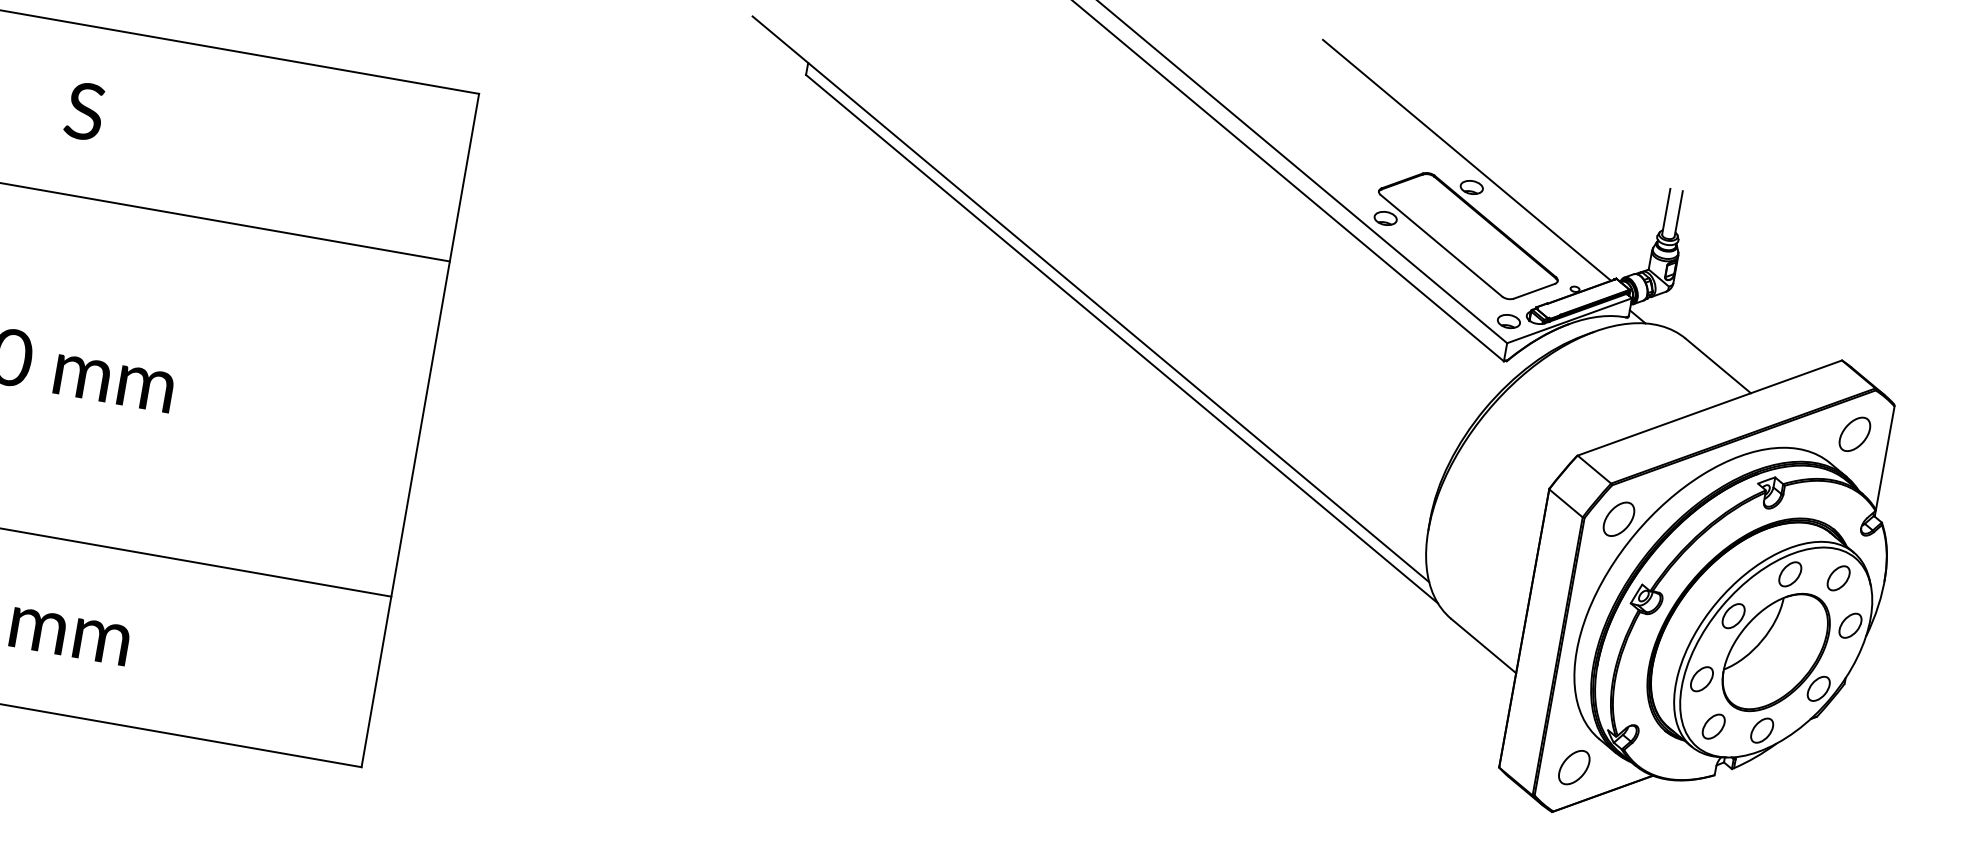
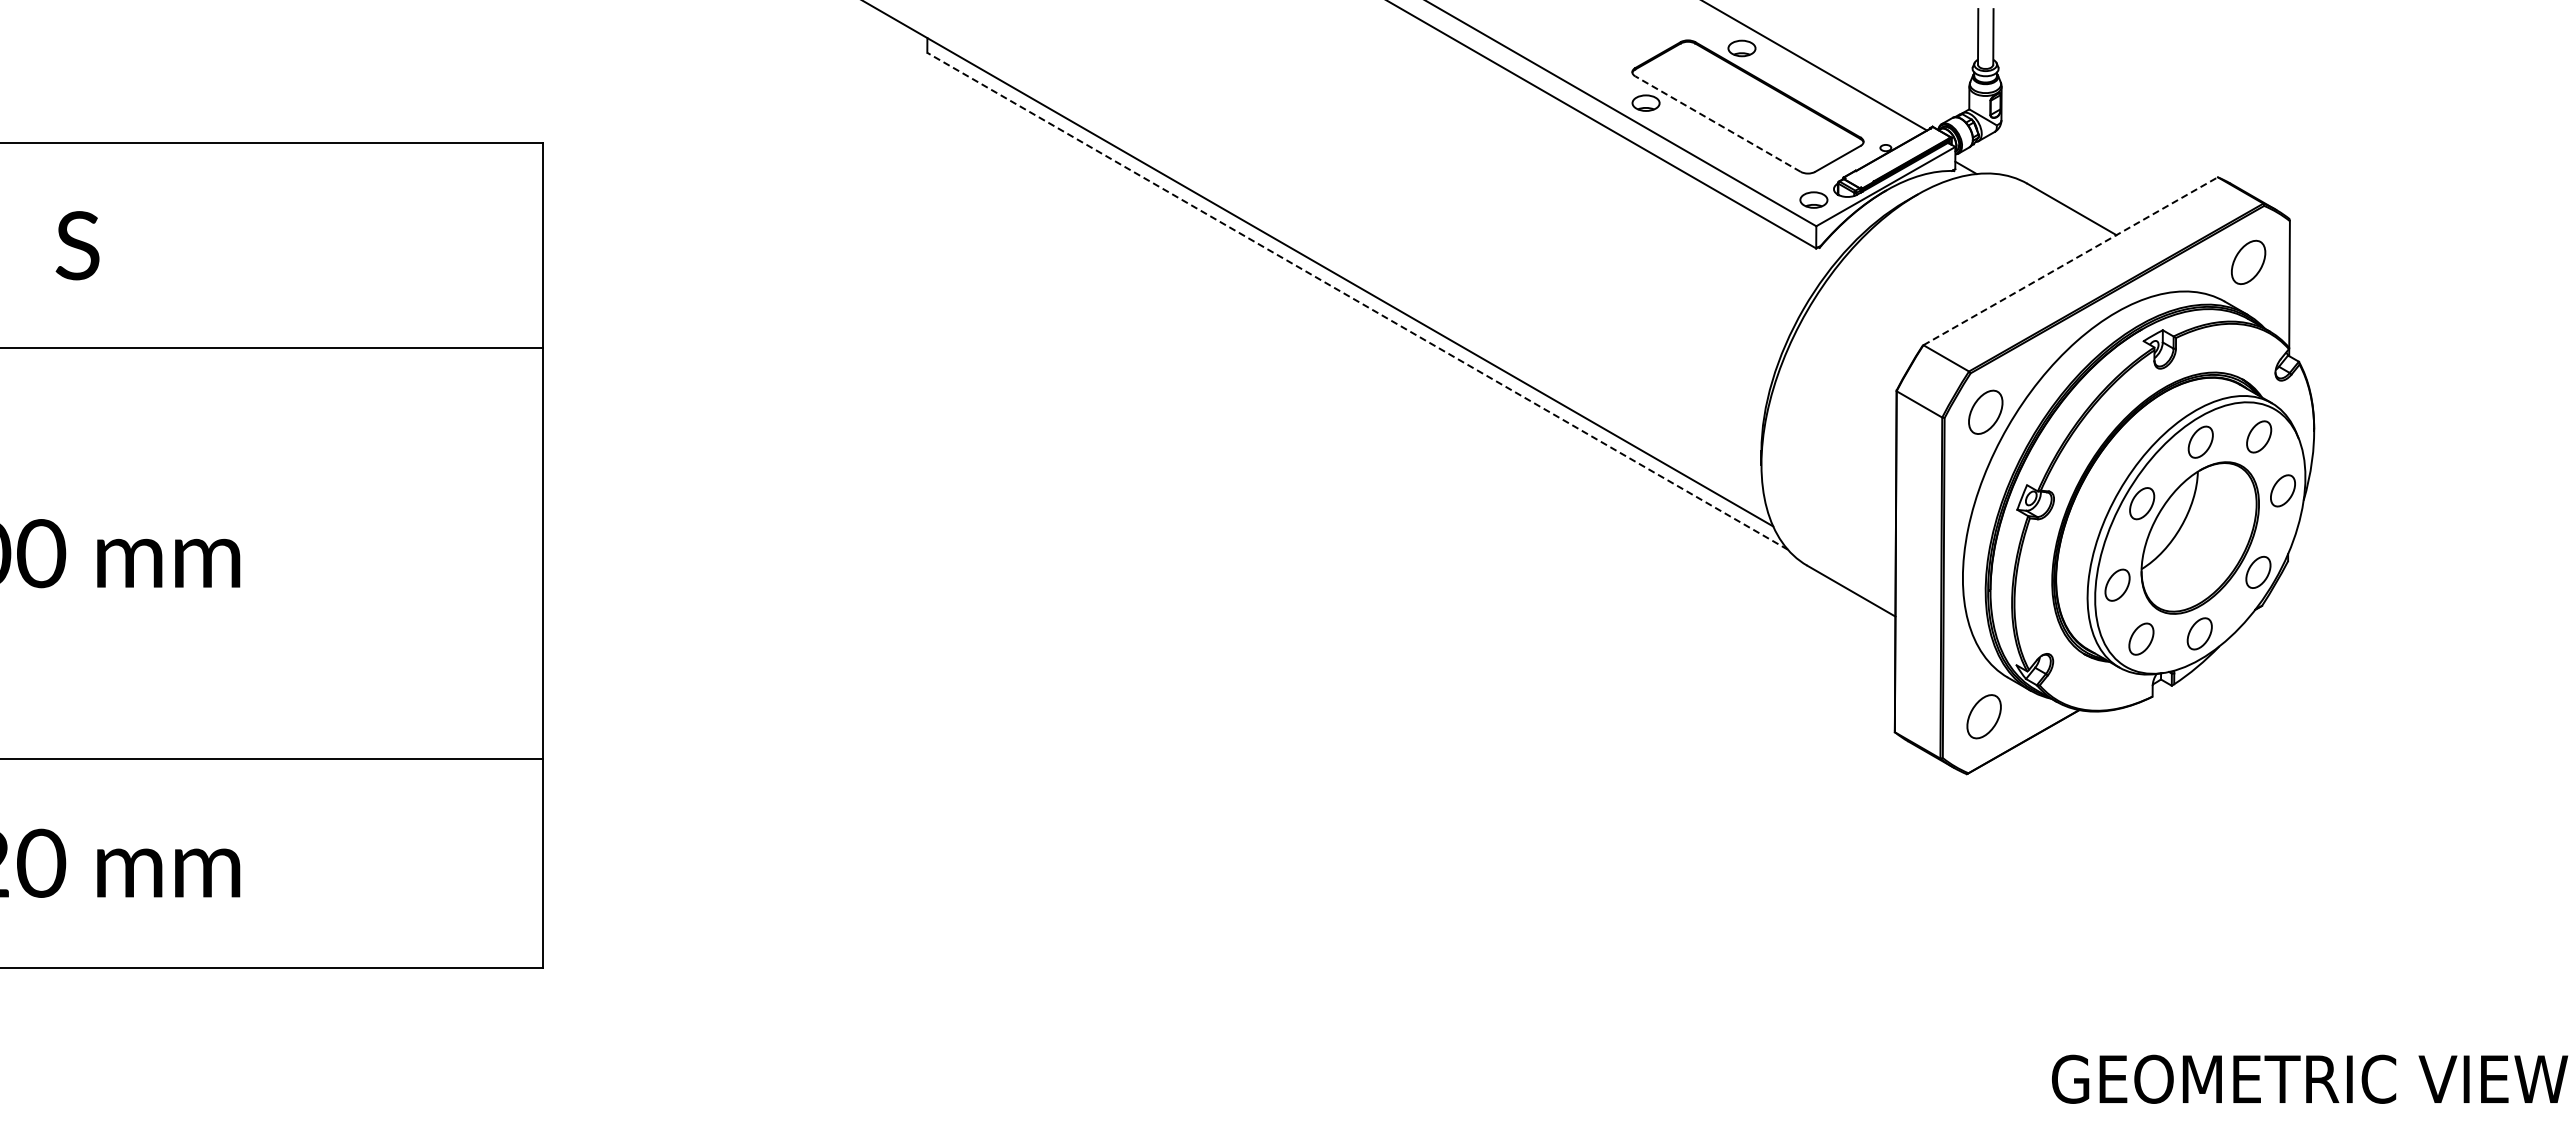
line: (1441, 246) -> (1718, 124), solid -> dashed
line: (1121, 339) -> (1357, 301), solid -> dashed
line: (1710, 408) -> (2071, 261), solid -> dashed

